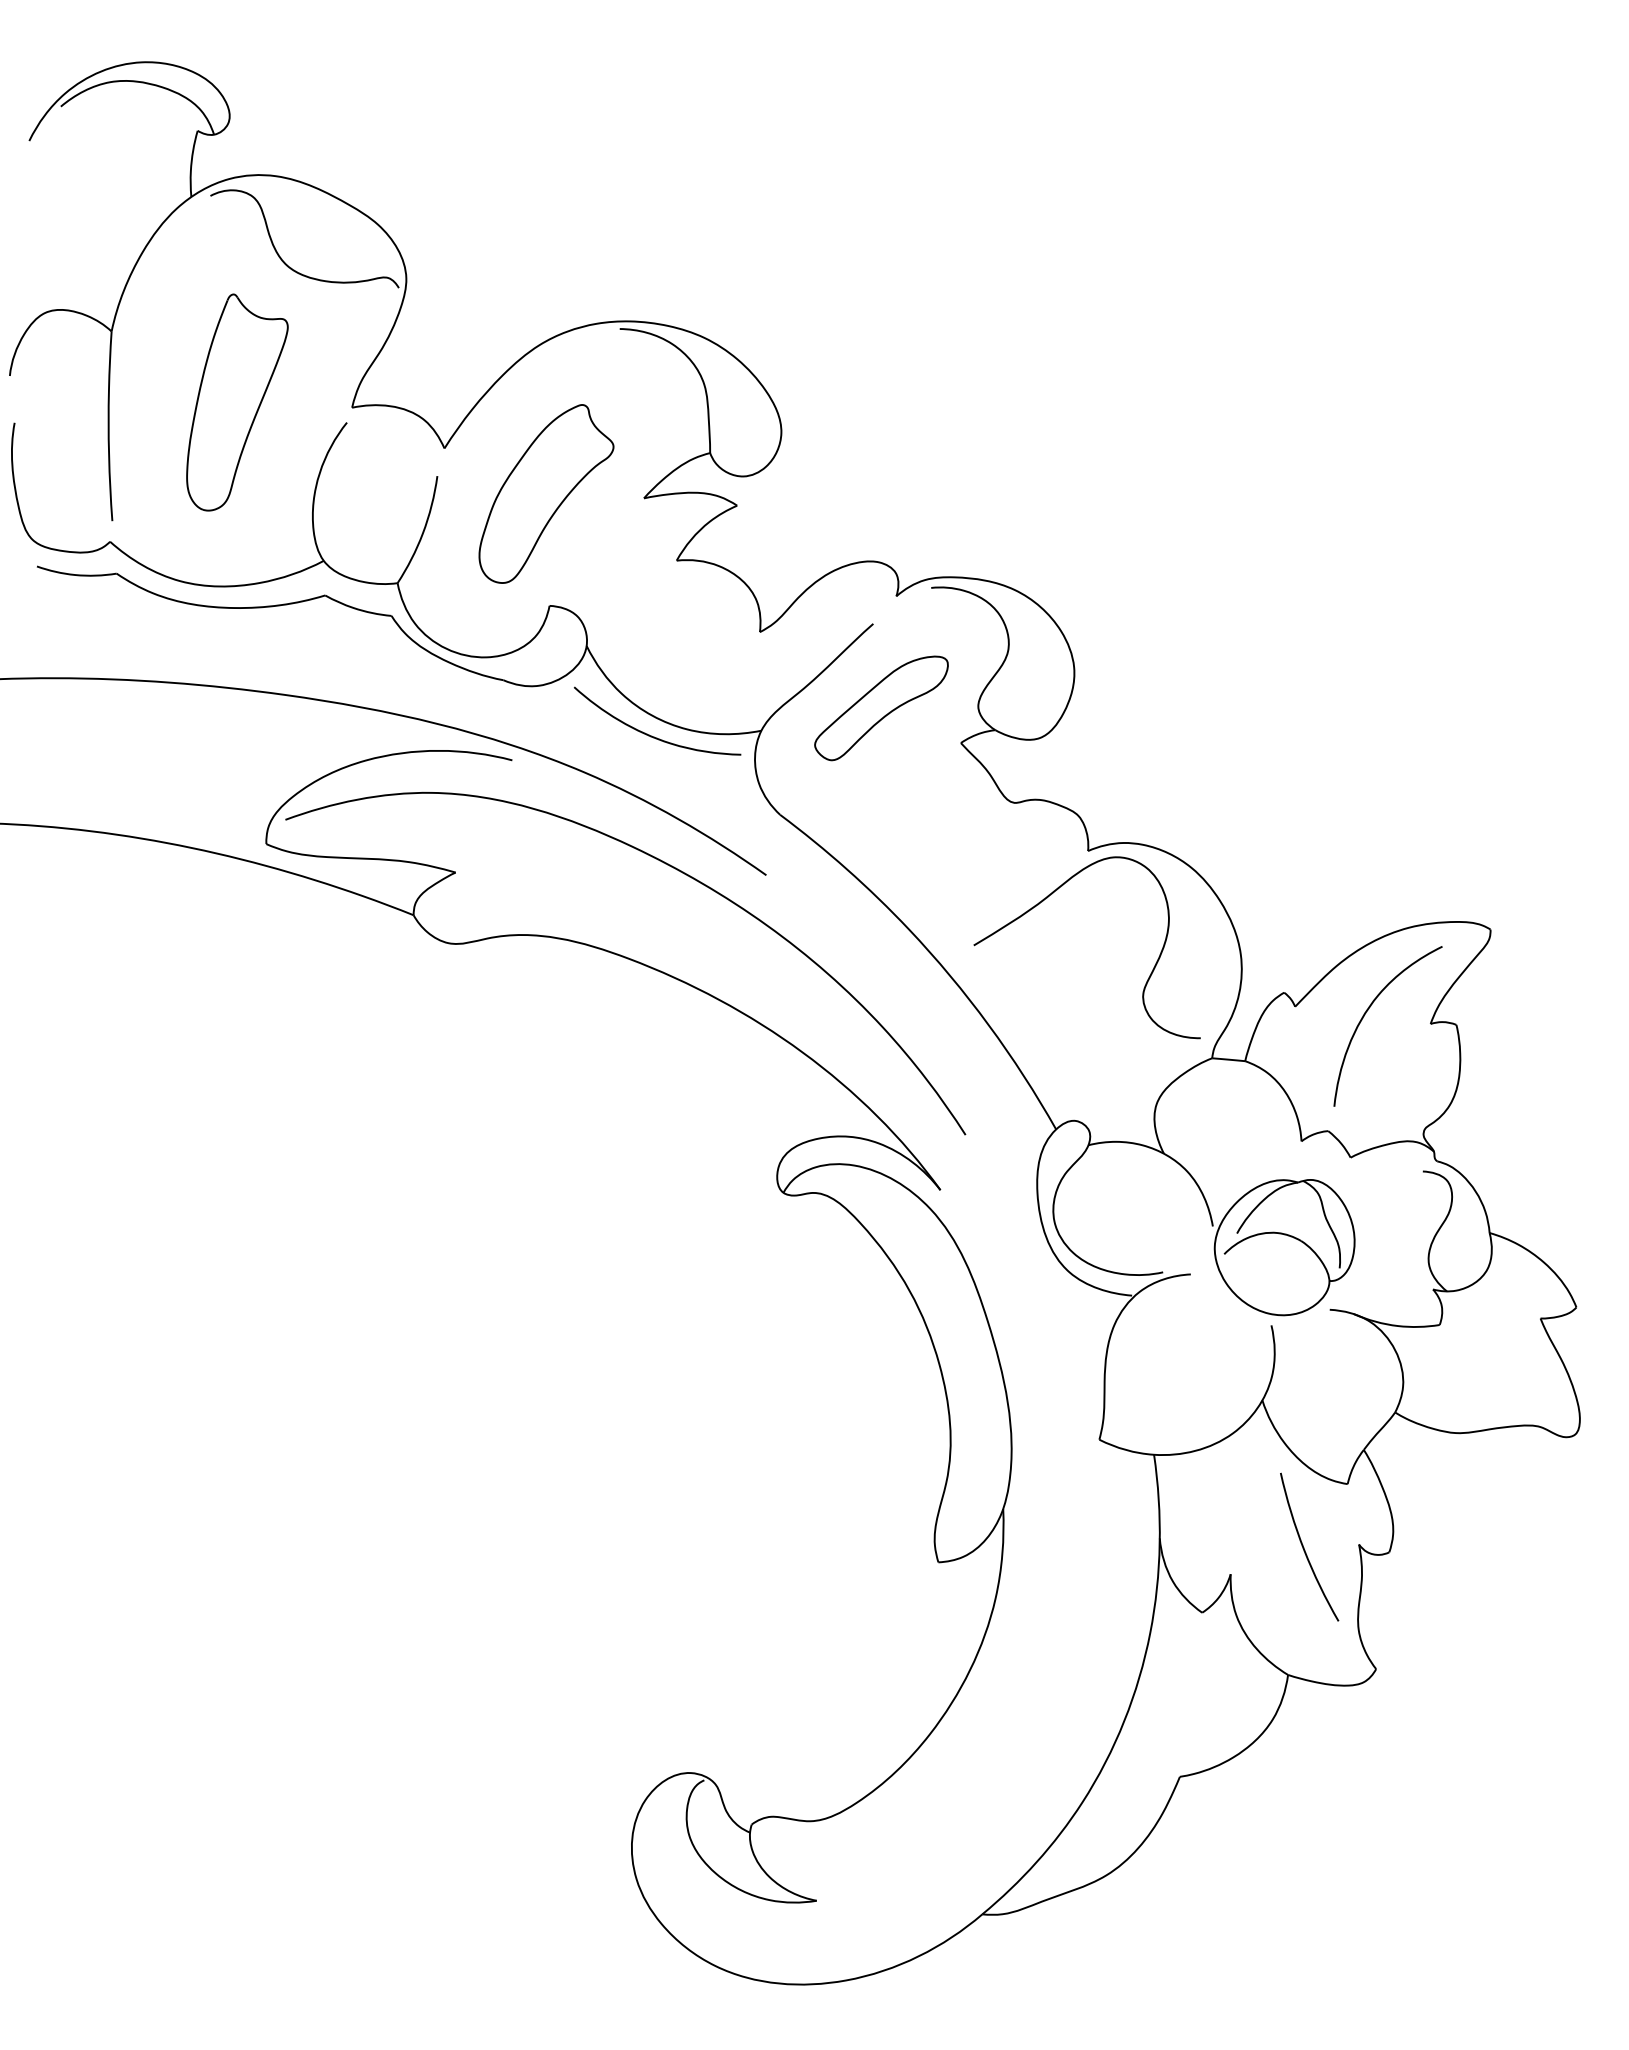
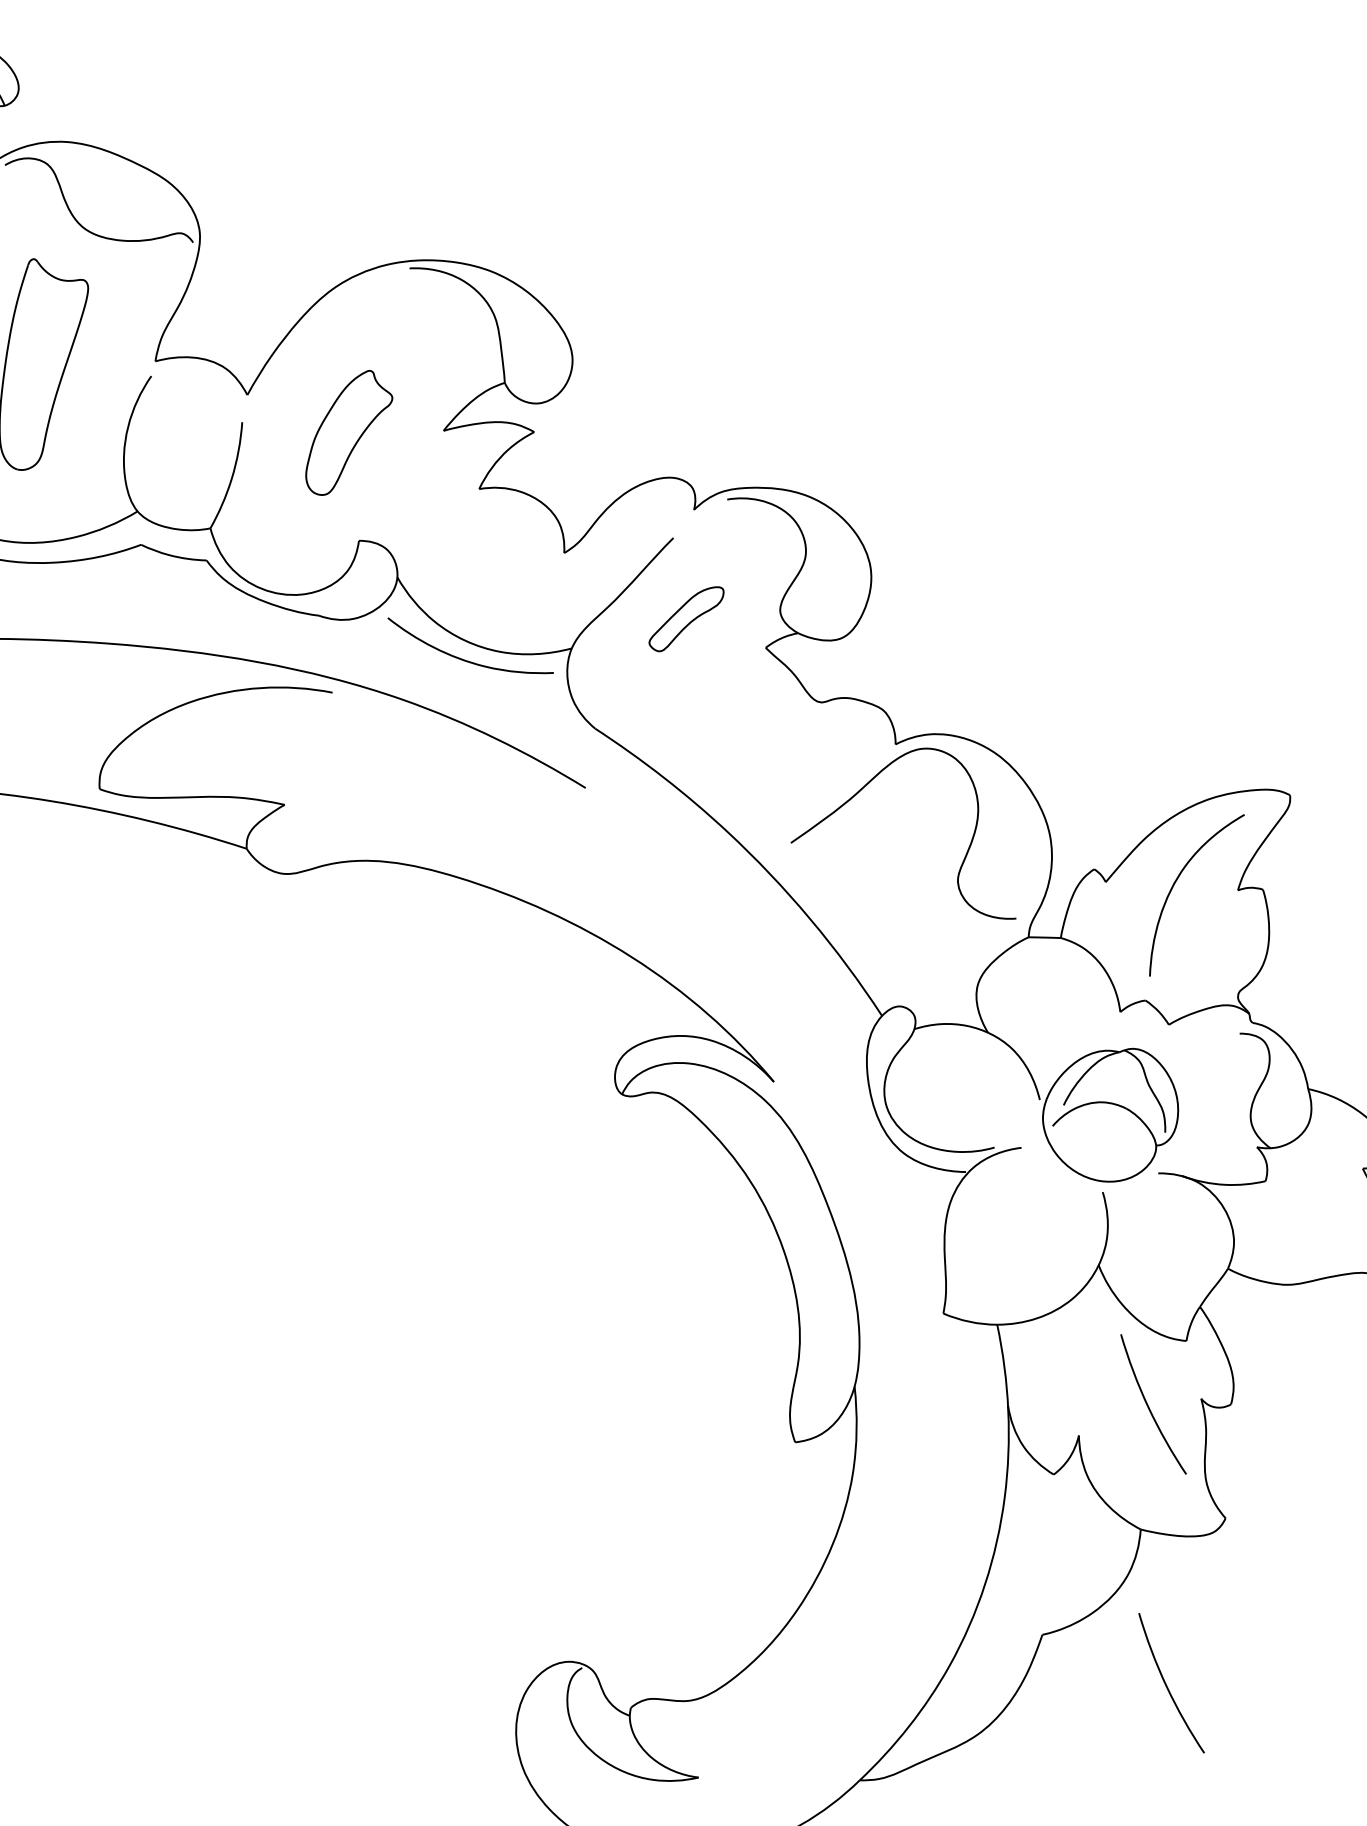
part: (546, 493) -> (348, 432), size x0.7
part: (881, 708) -> (686, 619), size x0.6
curve: (678, 871) -> (500, 789), removed
curve: (1304, 1835) -> (1166, 1683), added

